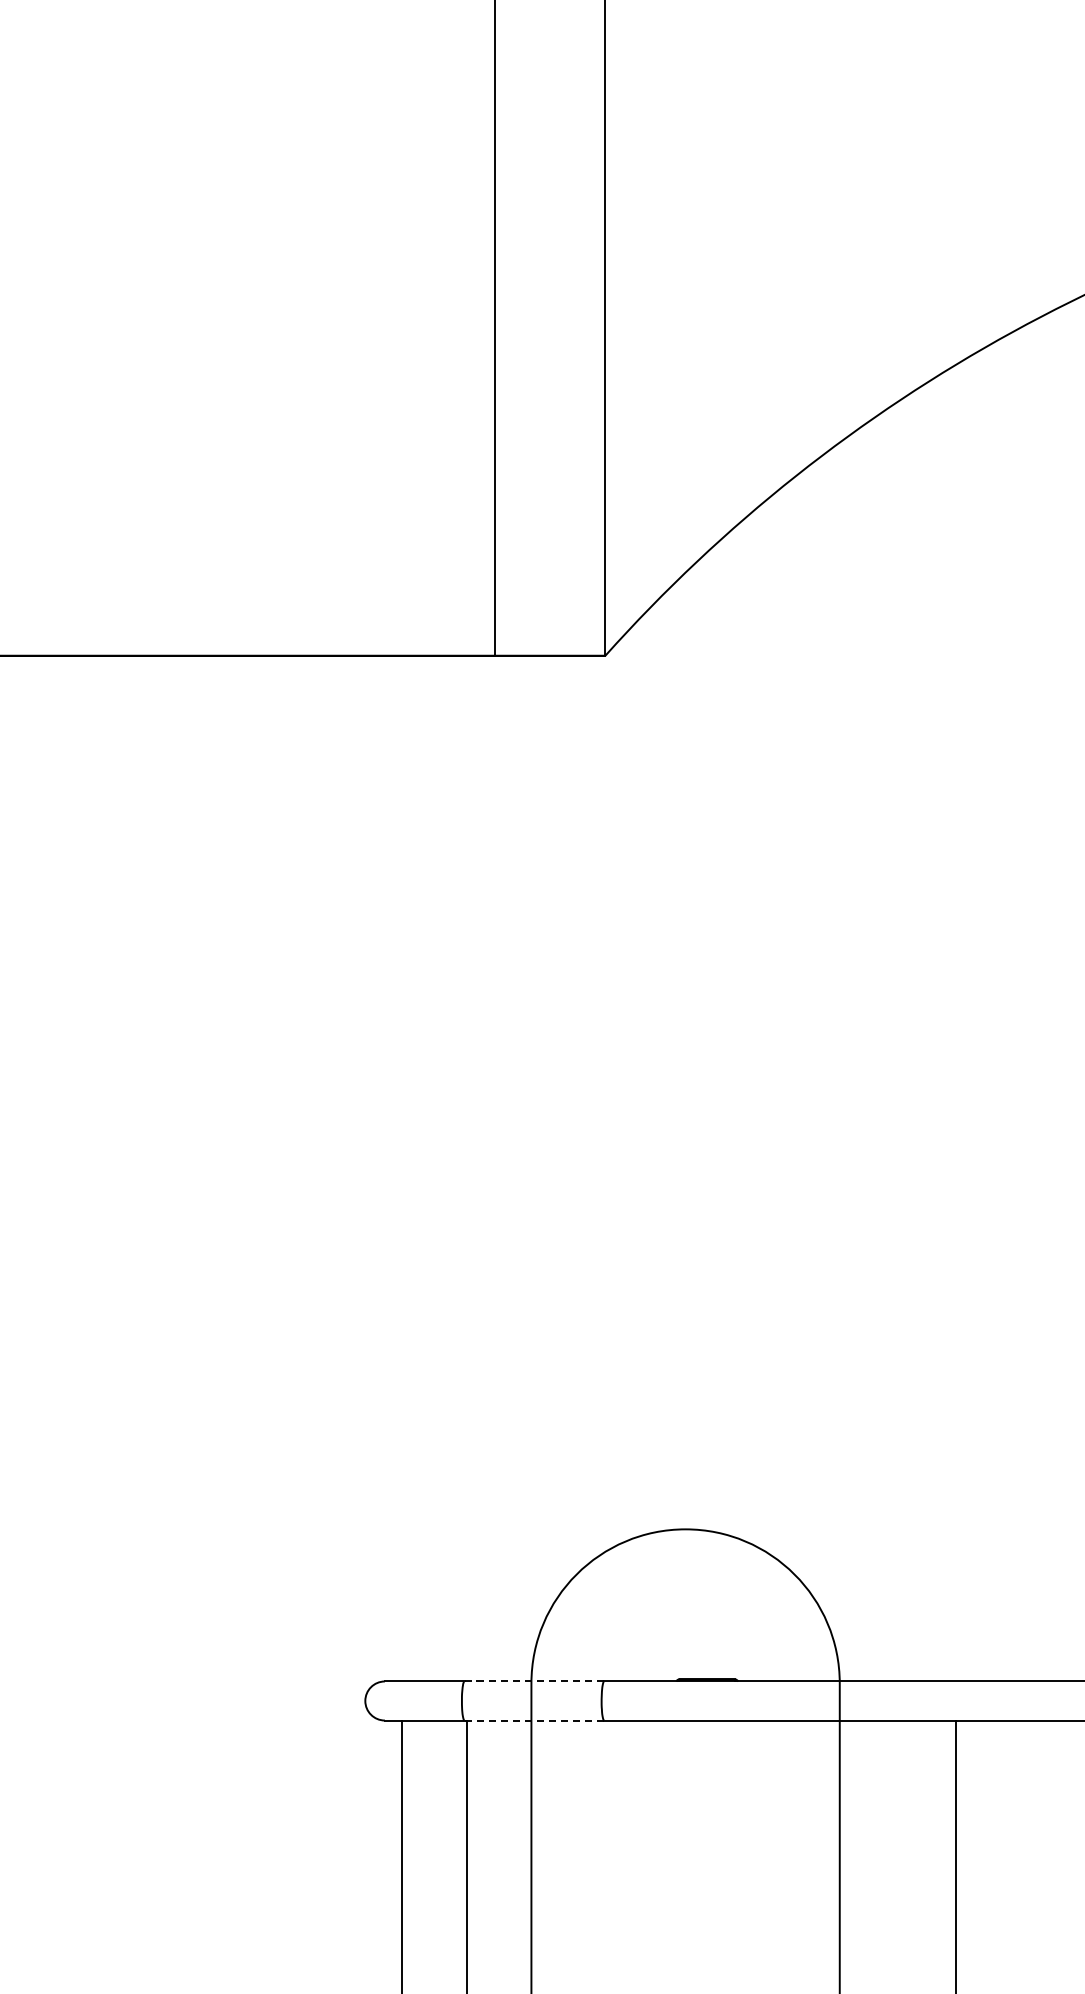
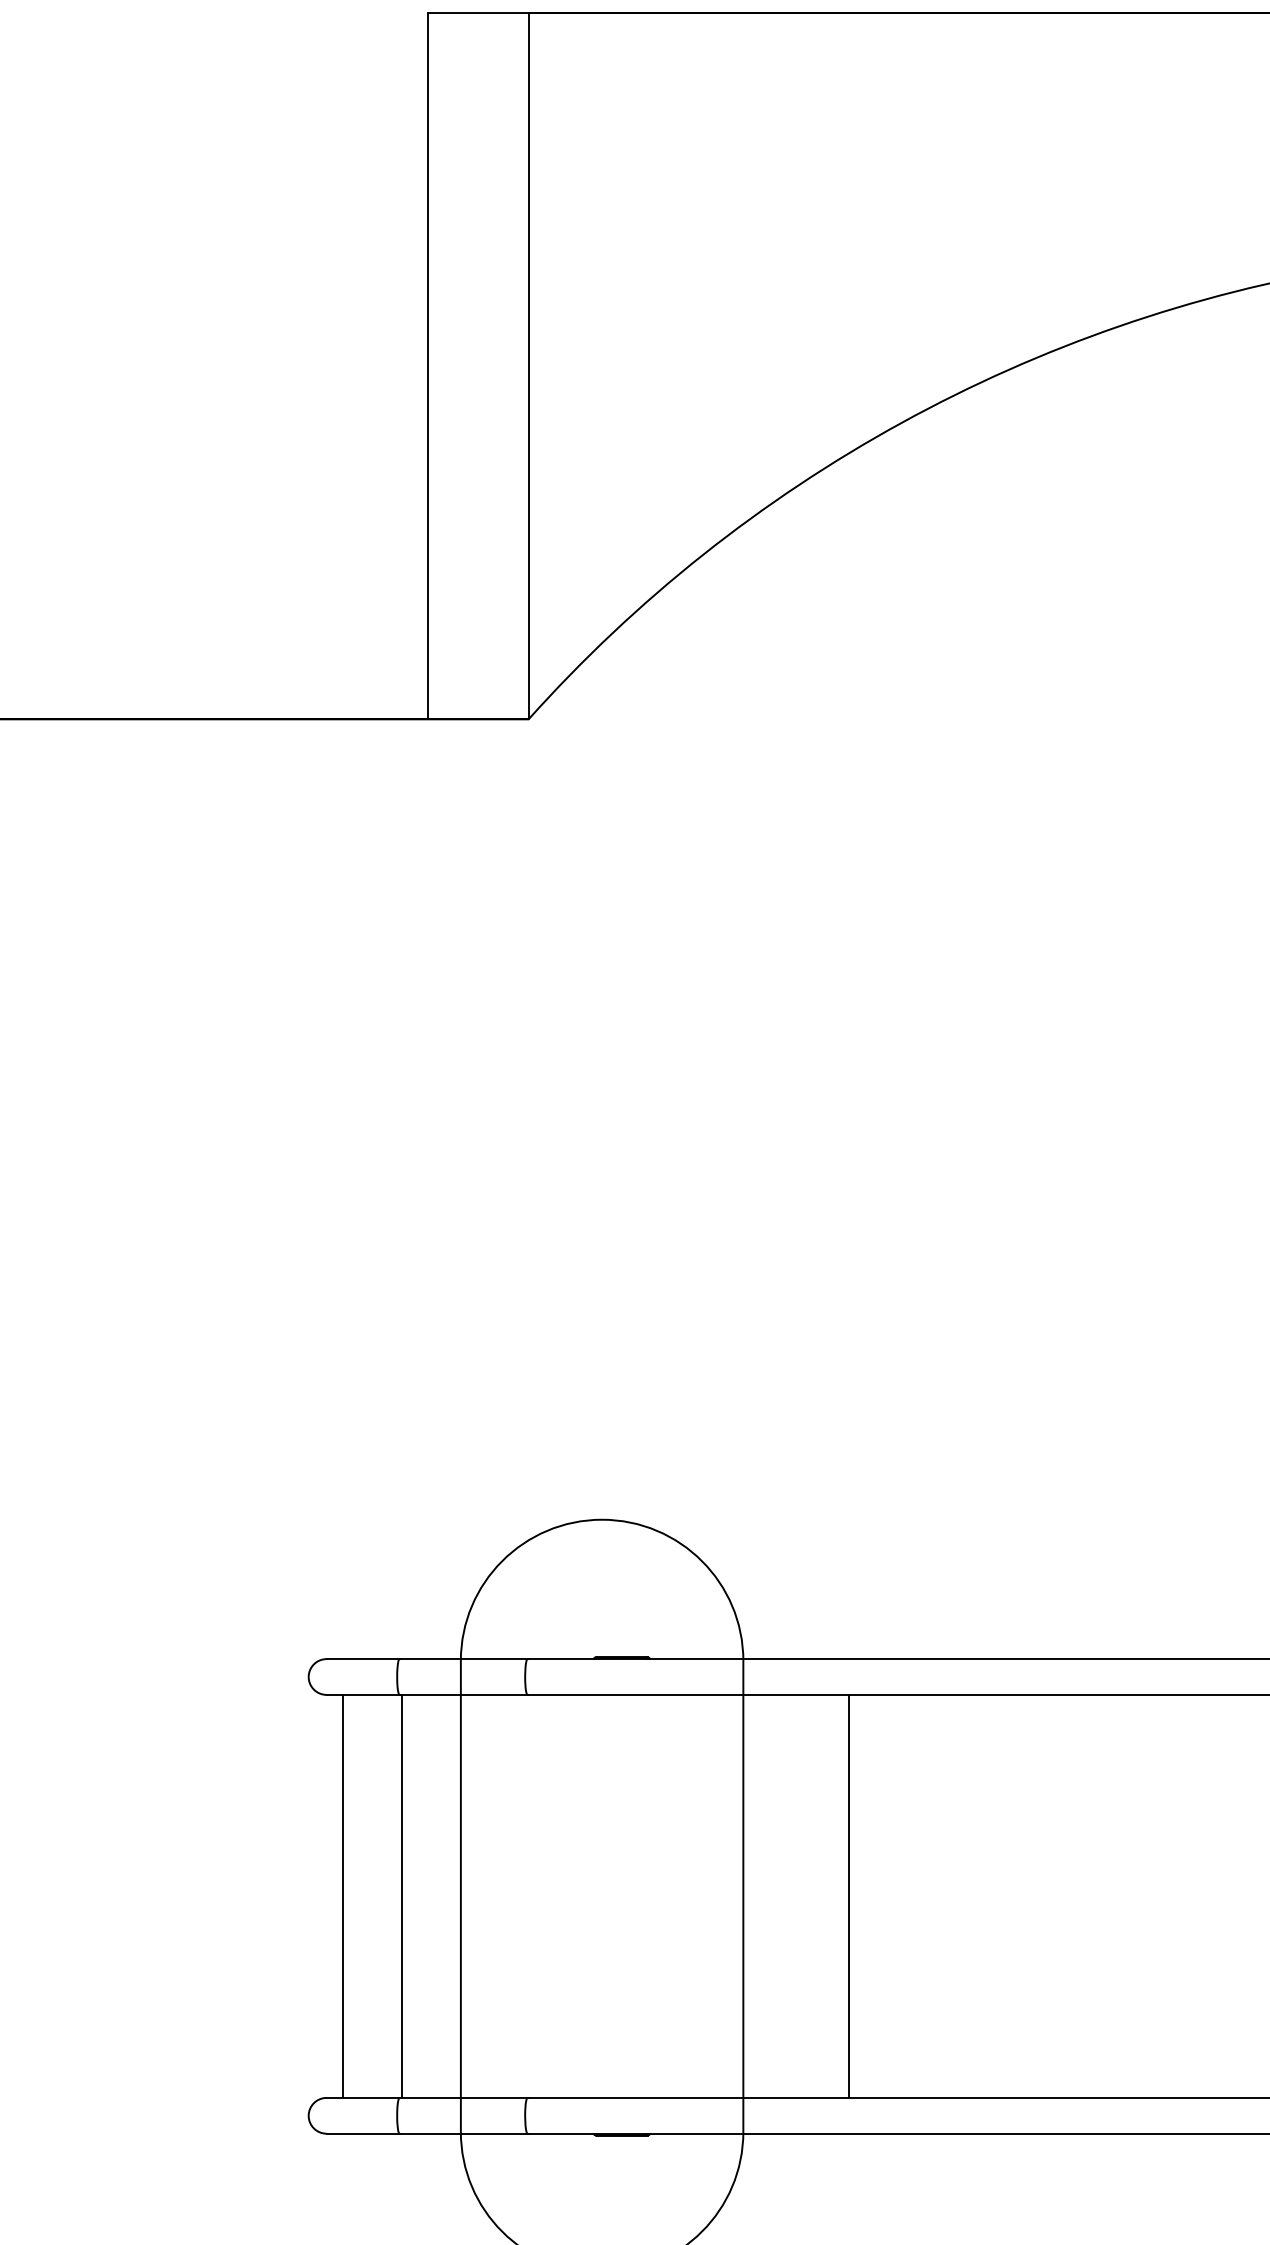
line: (534, 1681) -> (463, 1659), dashed -> solid
line: (534, 1720) -> (463, 1694), dashed -> solid

